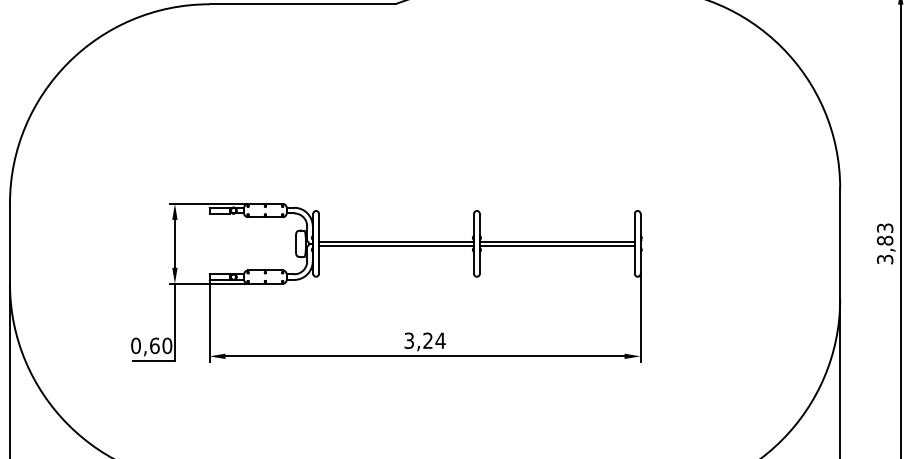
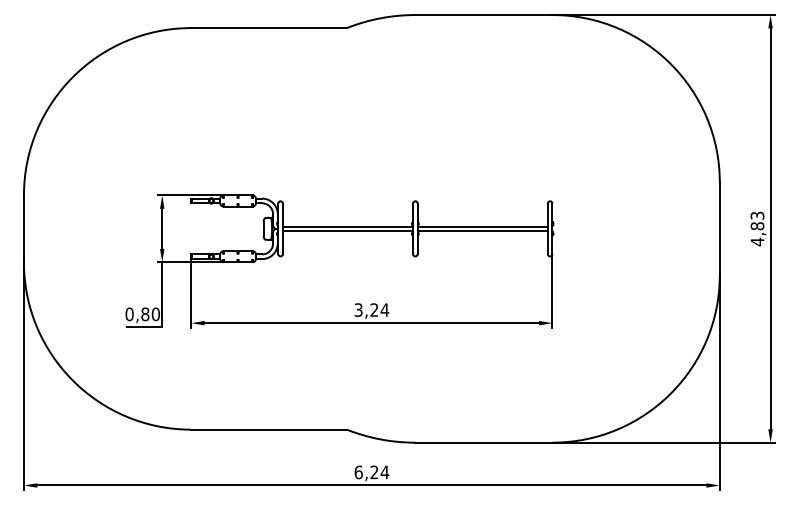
text: (885, 258) -> (757, 241), 3,83 -> 4,83
text: (154, 346) -> (145, 314), 0,60 -> 0,80

